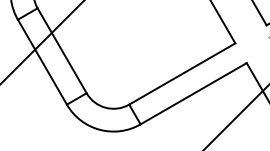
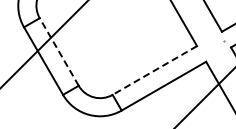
line: (62, 50) -> (59, 51), solid -> dashed
line: (181, 74) -> (154, 70), solid -> dashed

